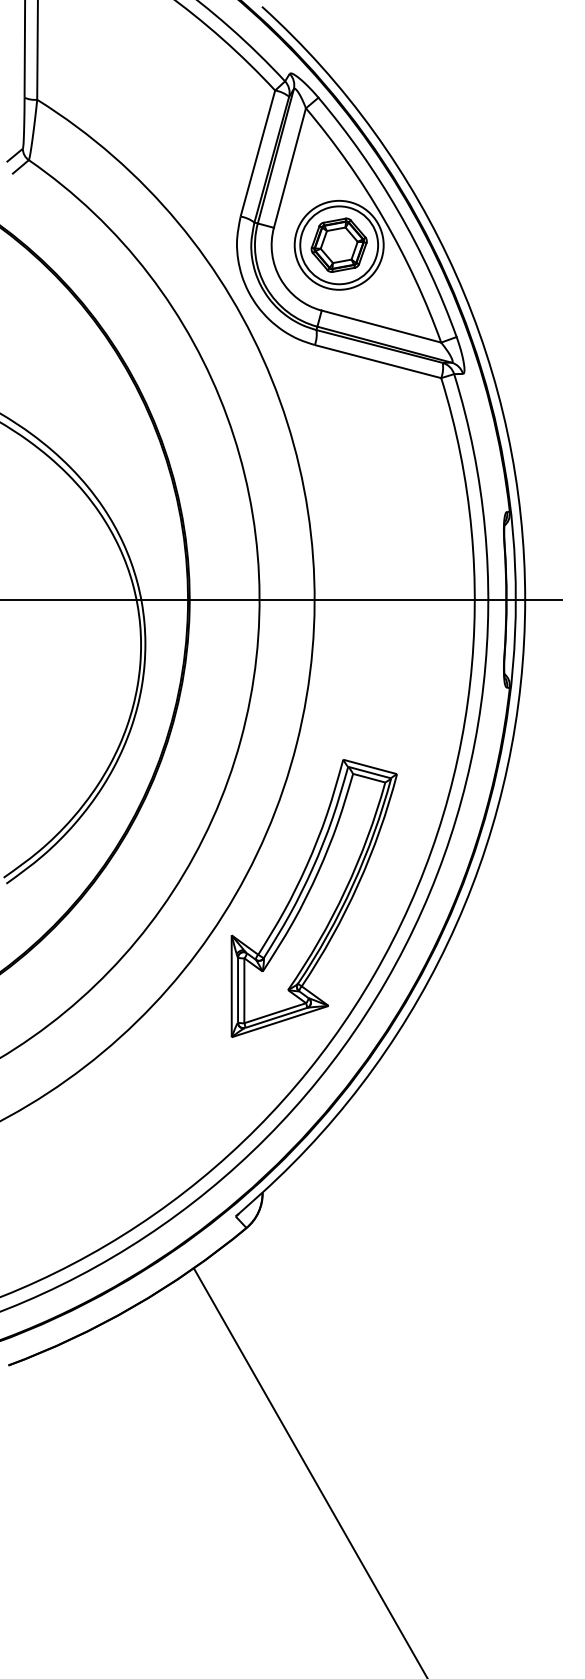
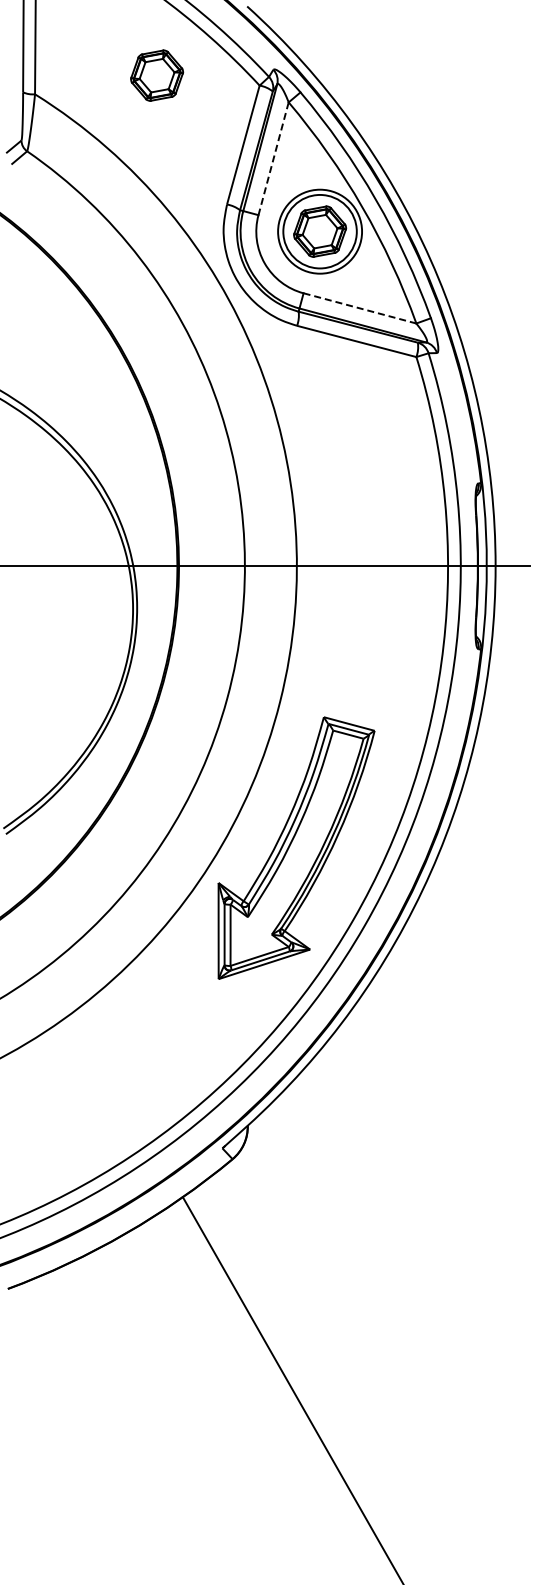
part: (166, 79) -> (157, 75), added
line: (289, 168) -> (273, 159), solid -> dashed
line: (382, 326) -> (360, 308), solid -> dashed

